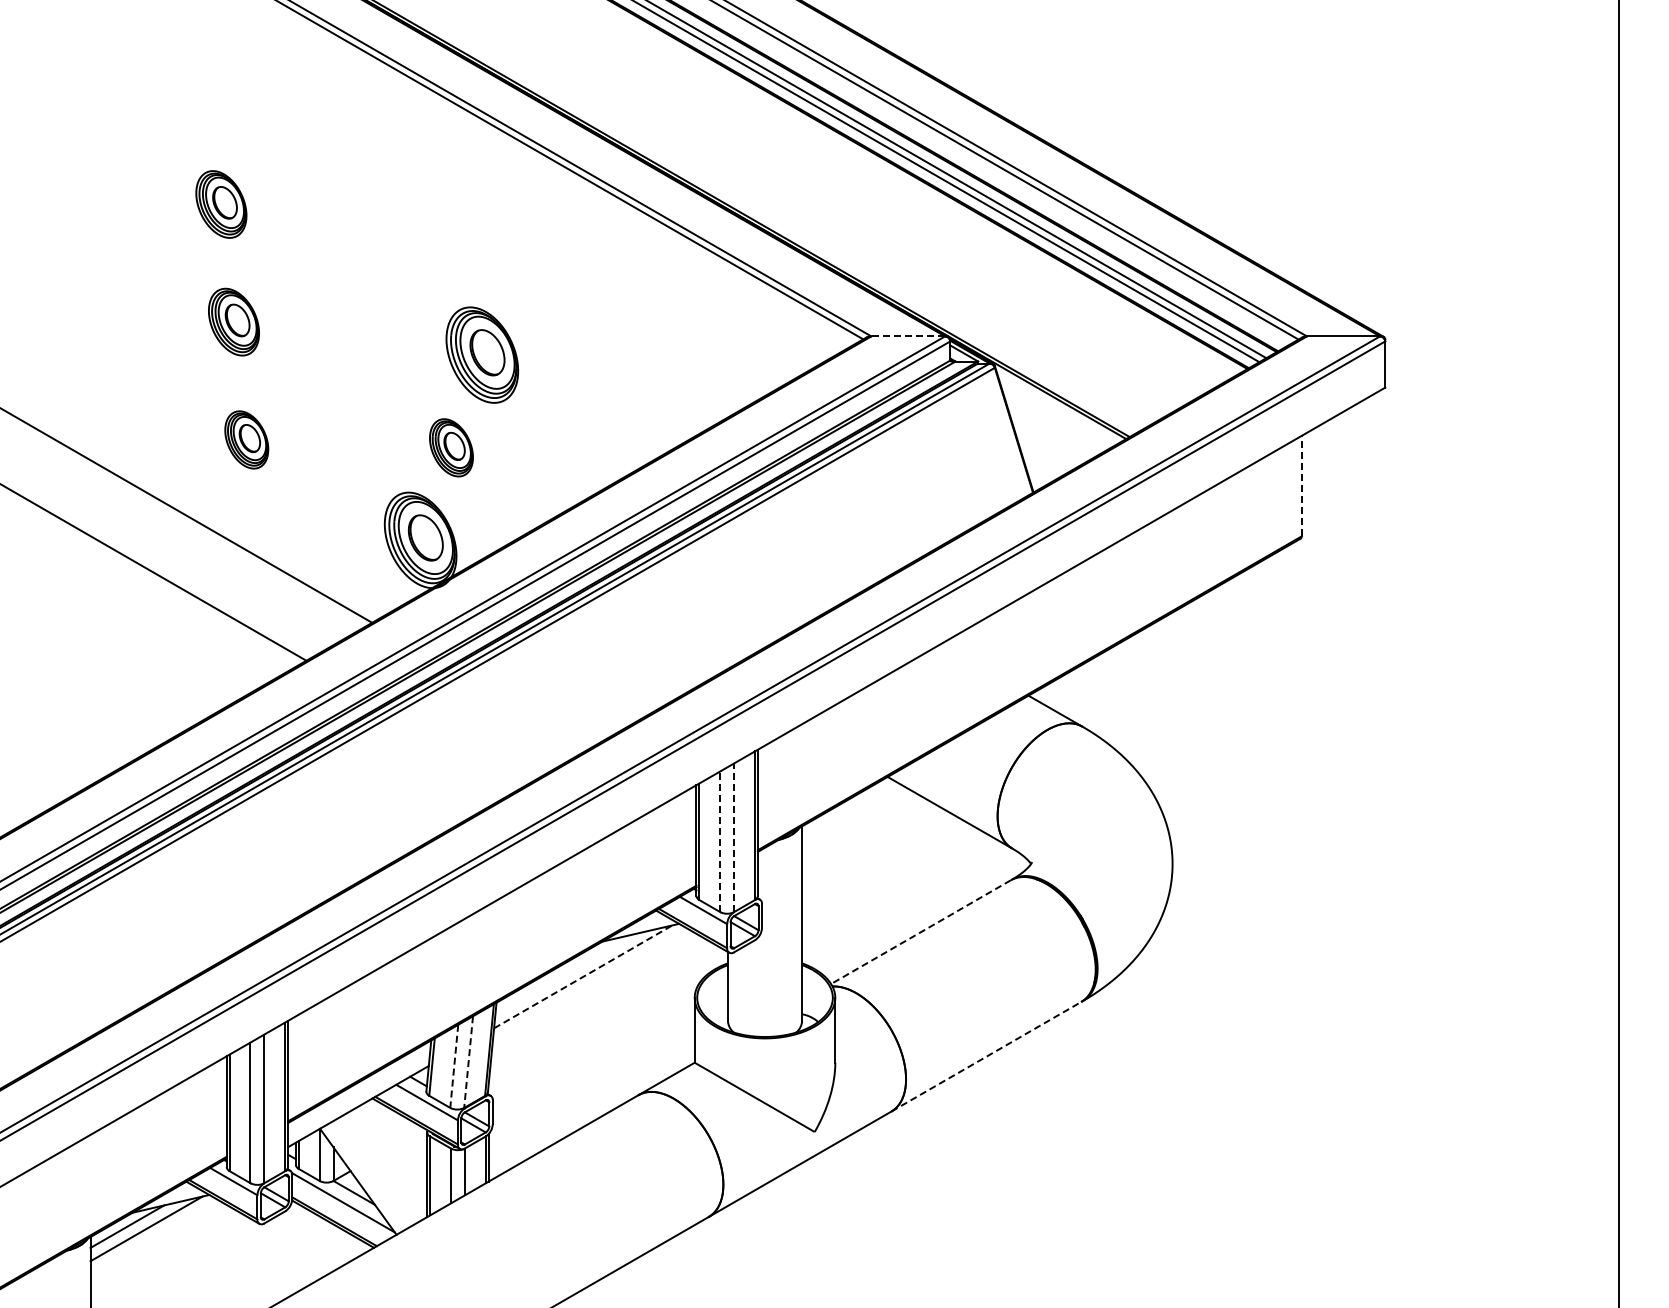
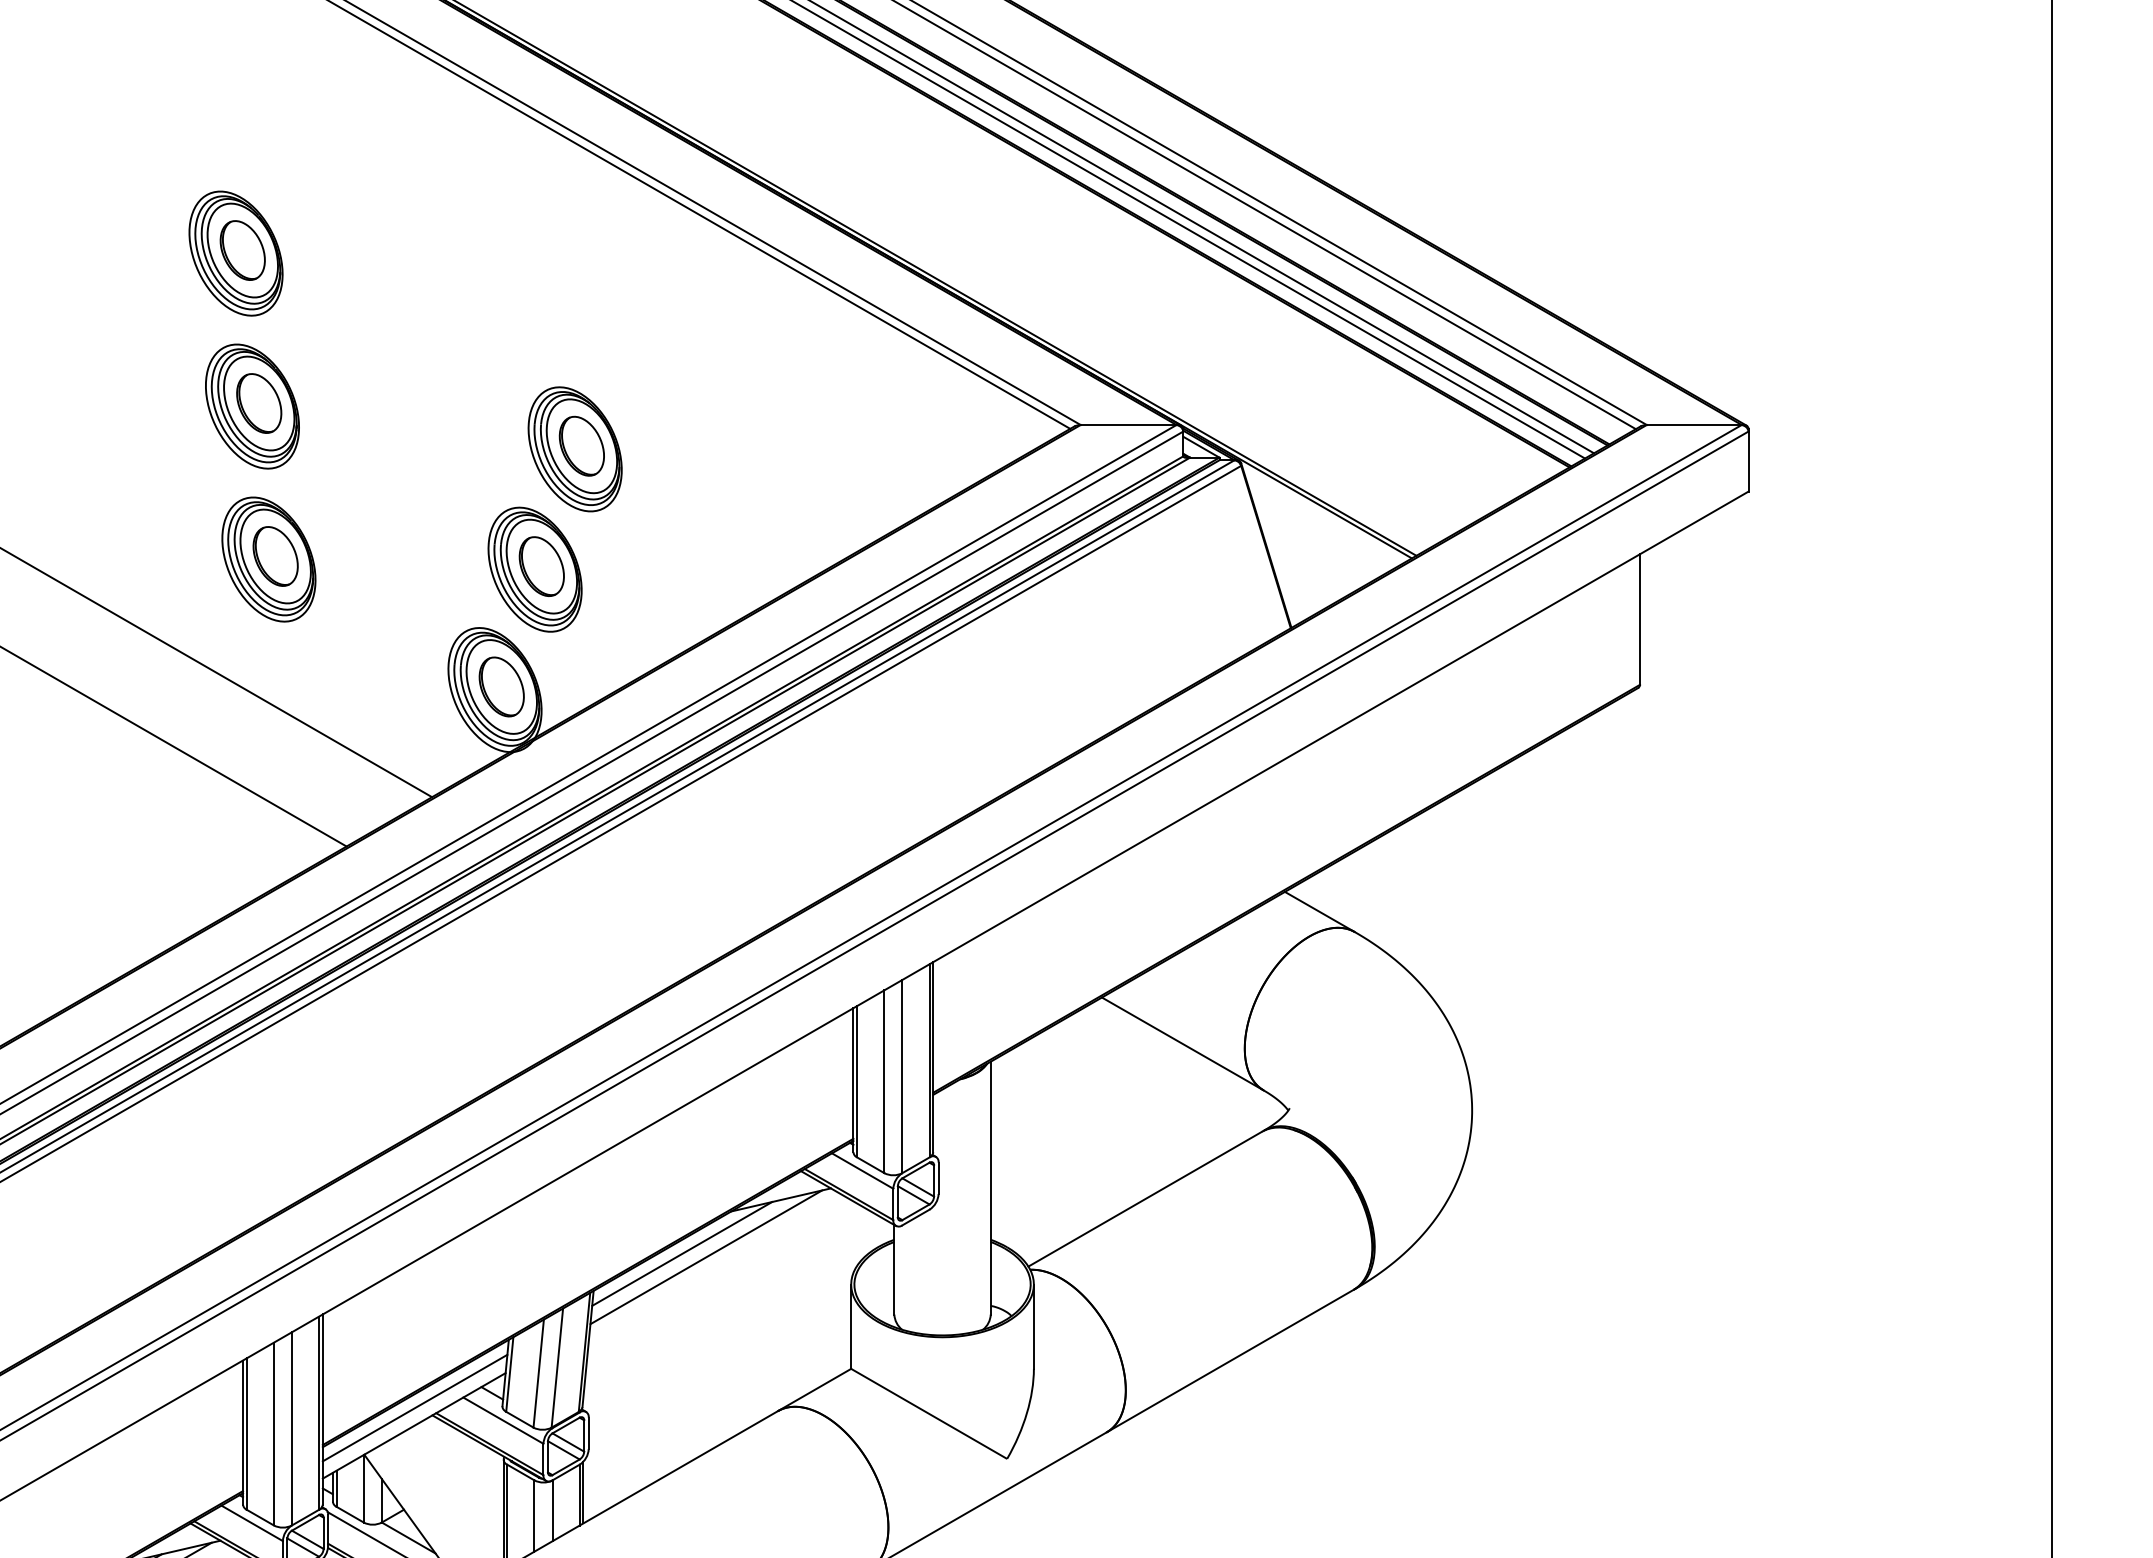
part: (221, 204) -> (236, 253), size x1.43
part: (233, 321) -> (251, 405), size x1.43
line: (908, 336) -> (1128, 425), dashed -> solid
part: (246, 439) -> (268, 558), size x1.67
part: (451, 447) -> (535, 569), size x1.67
line: (1301, 485) -> (1639, 618), dashed -> solid
line: (734, 837) -> (902, 1076), dashed -> solid
line: (720, 841) -> (884, 1081), dashed -> solid
line: (921, 932) -> (1145, 1199), dashed -> solid
line: (564, 974) -> (681, 1254), added
line: (583, 976) -> (706, 1256), dashed -> solid
line: (986, 1056) -> (1230, 1360), dashed -> solid
line: (468, 1062) -> (557, 1368), dashed -> solid
line: (454, 1066) -> (539, 1373), dashed -> solid
line: (359, 1092) -> (415, 1407), added

